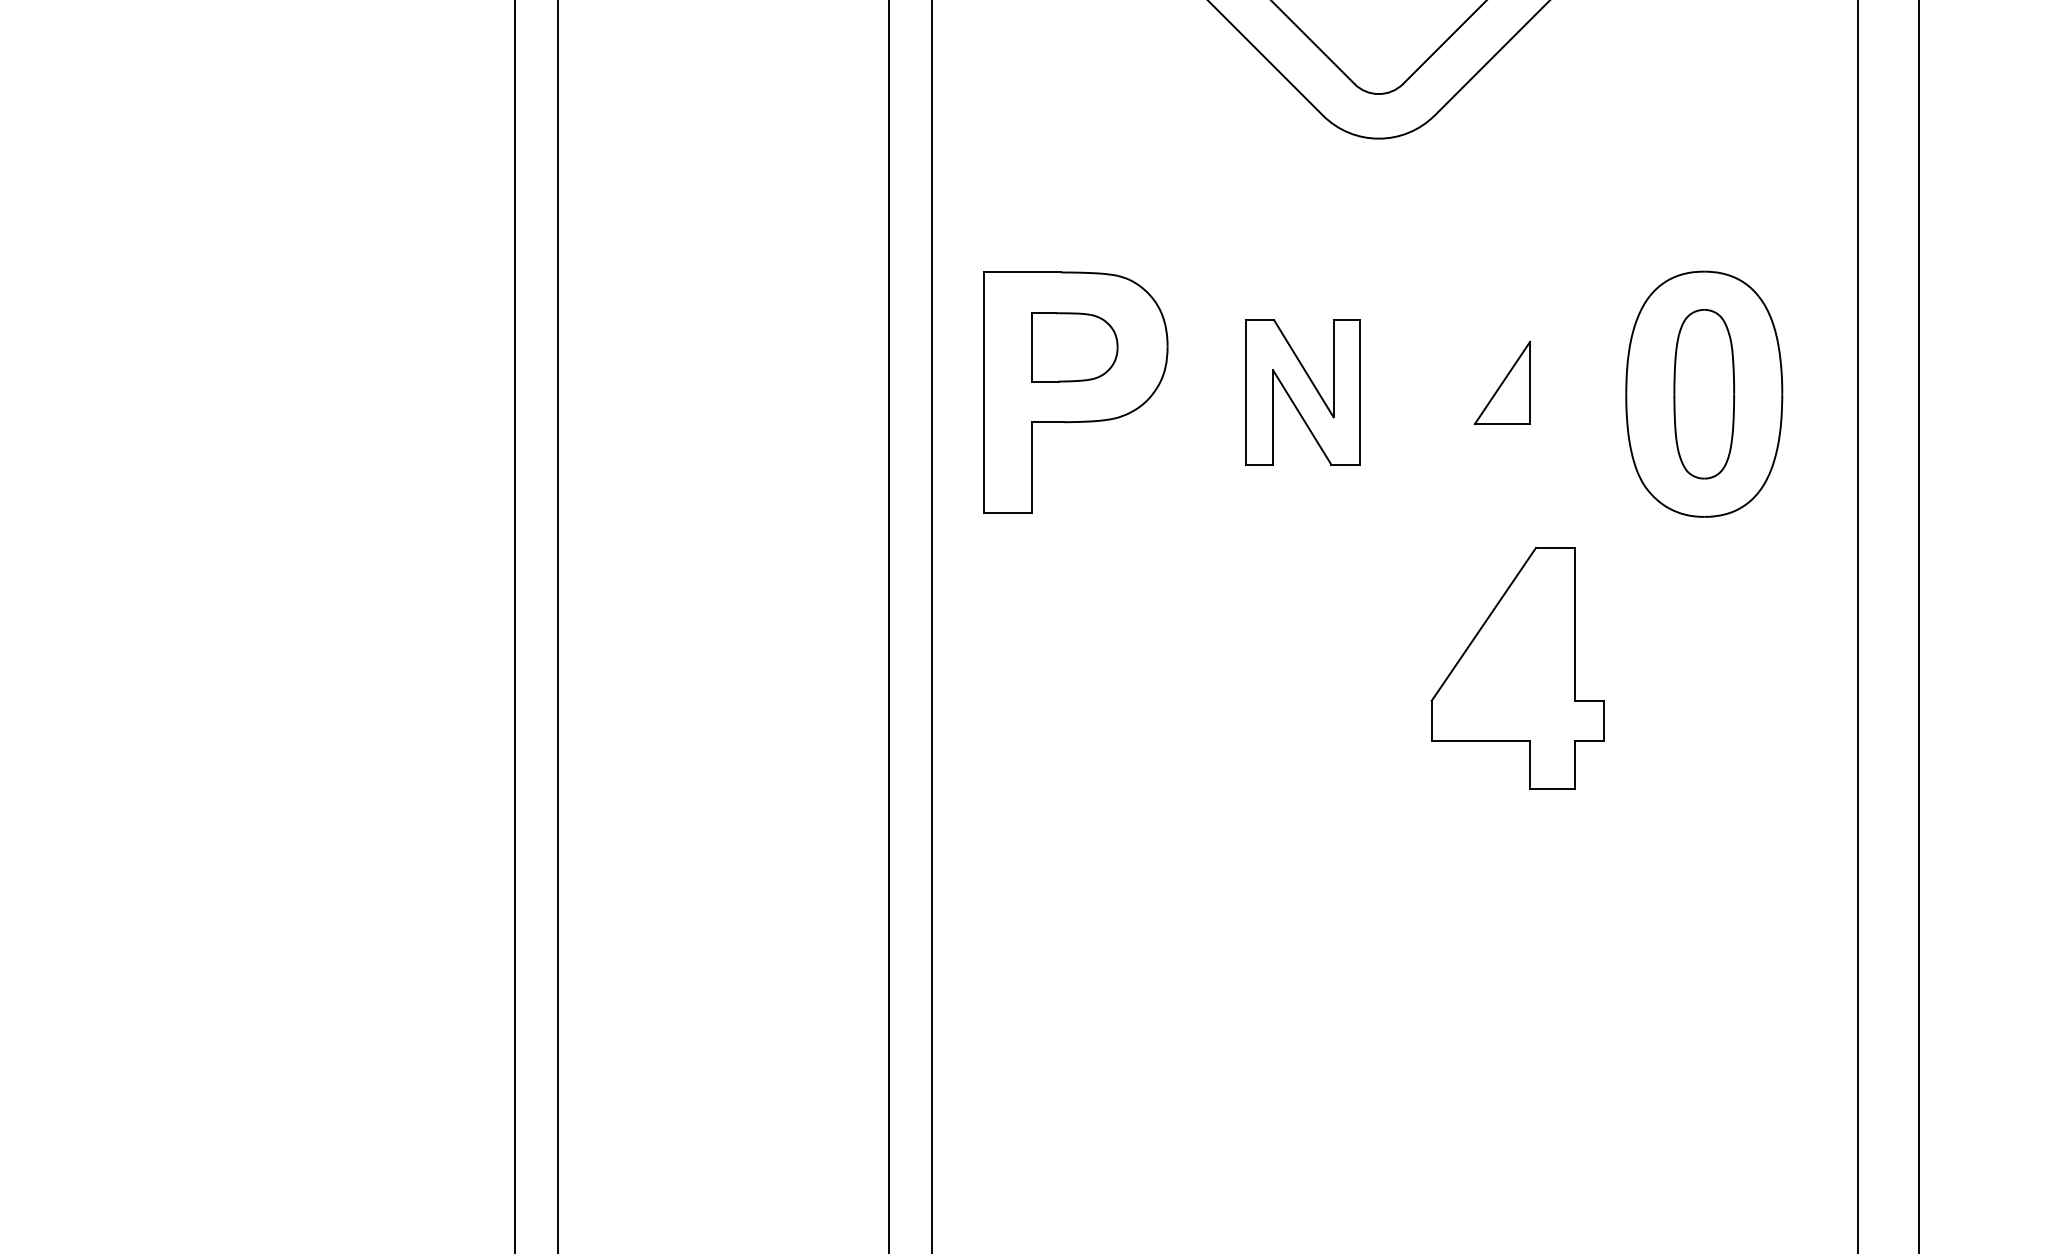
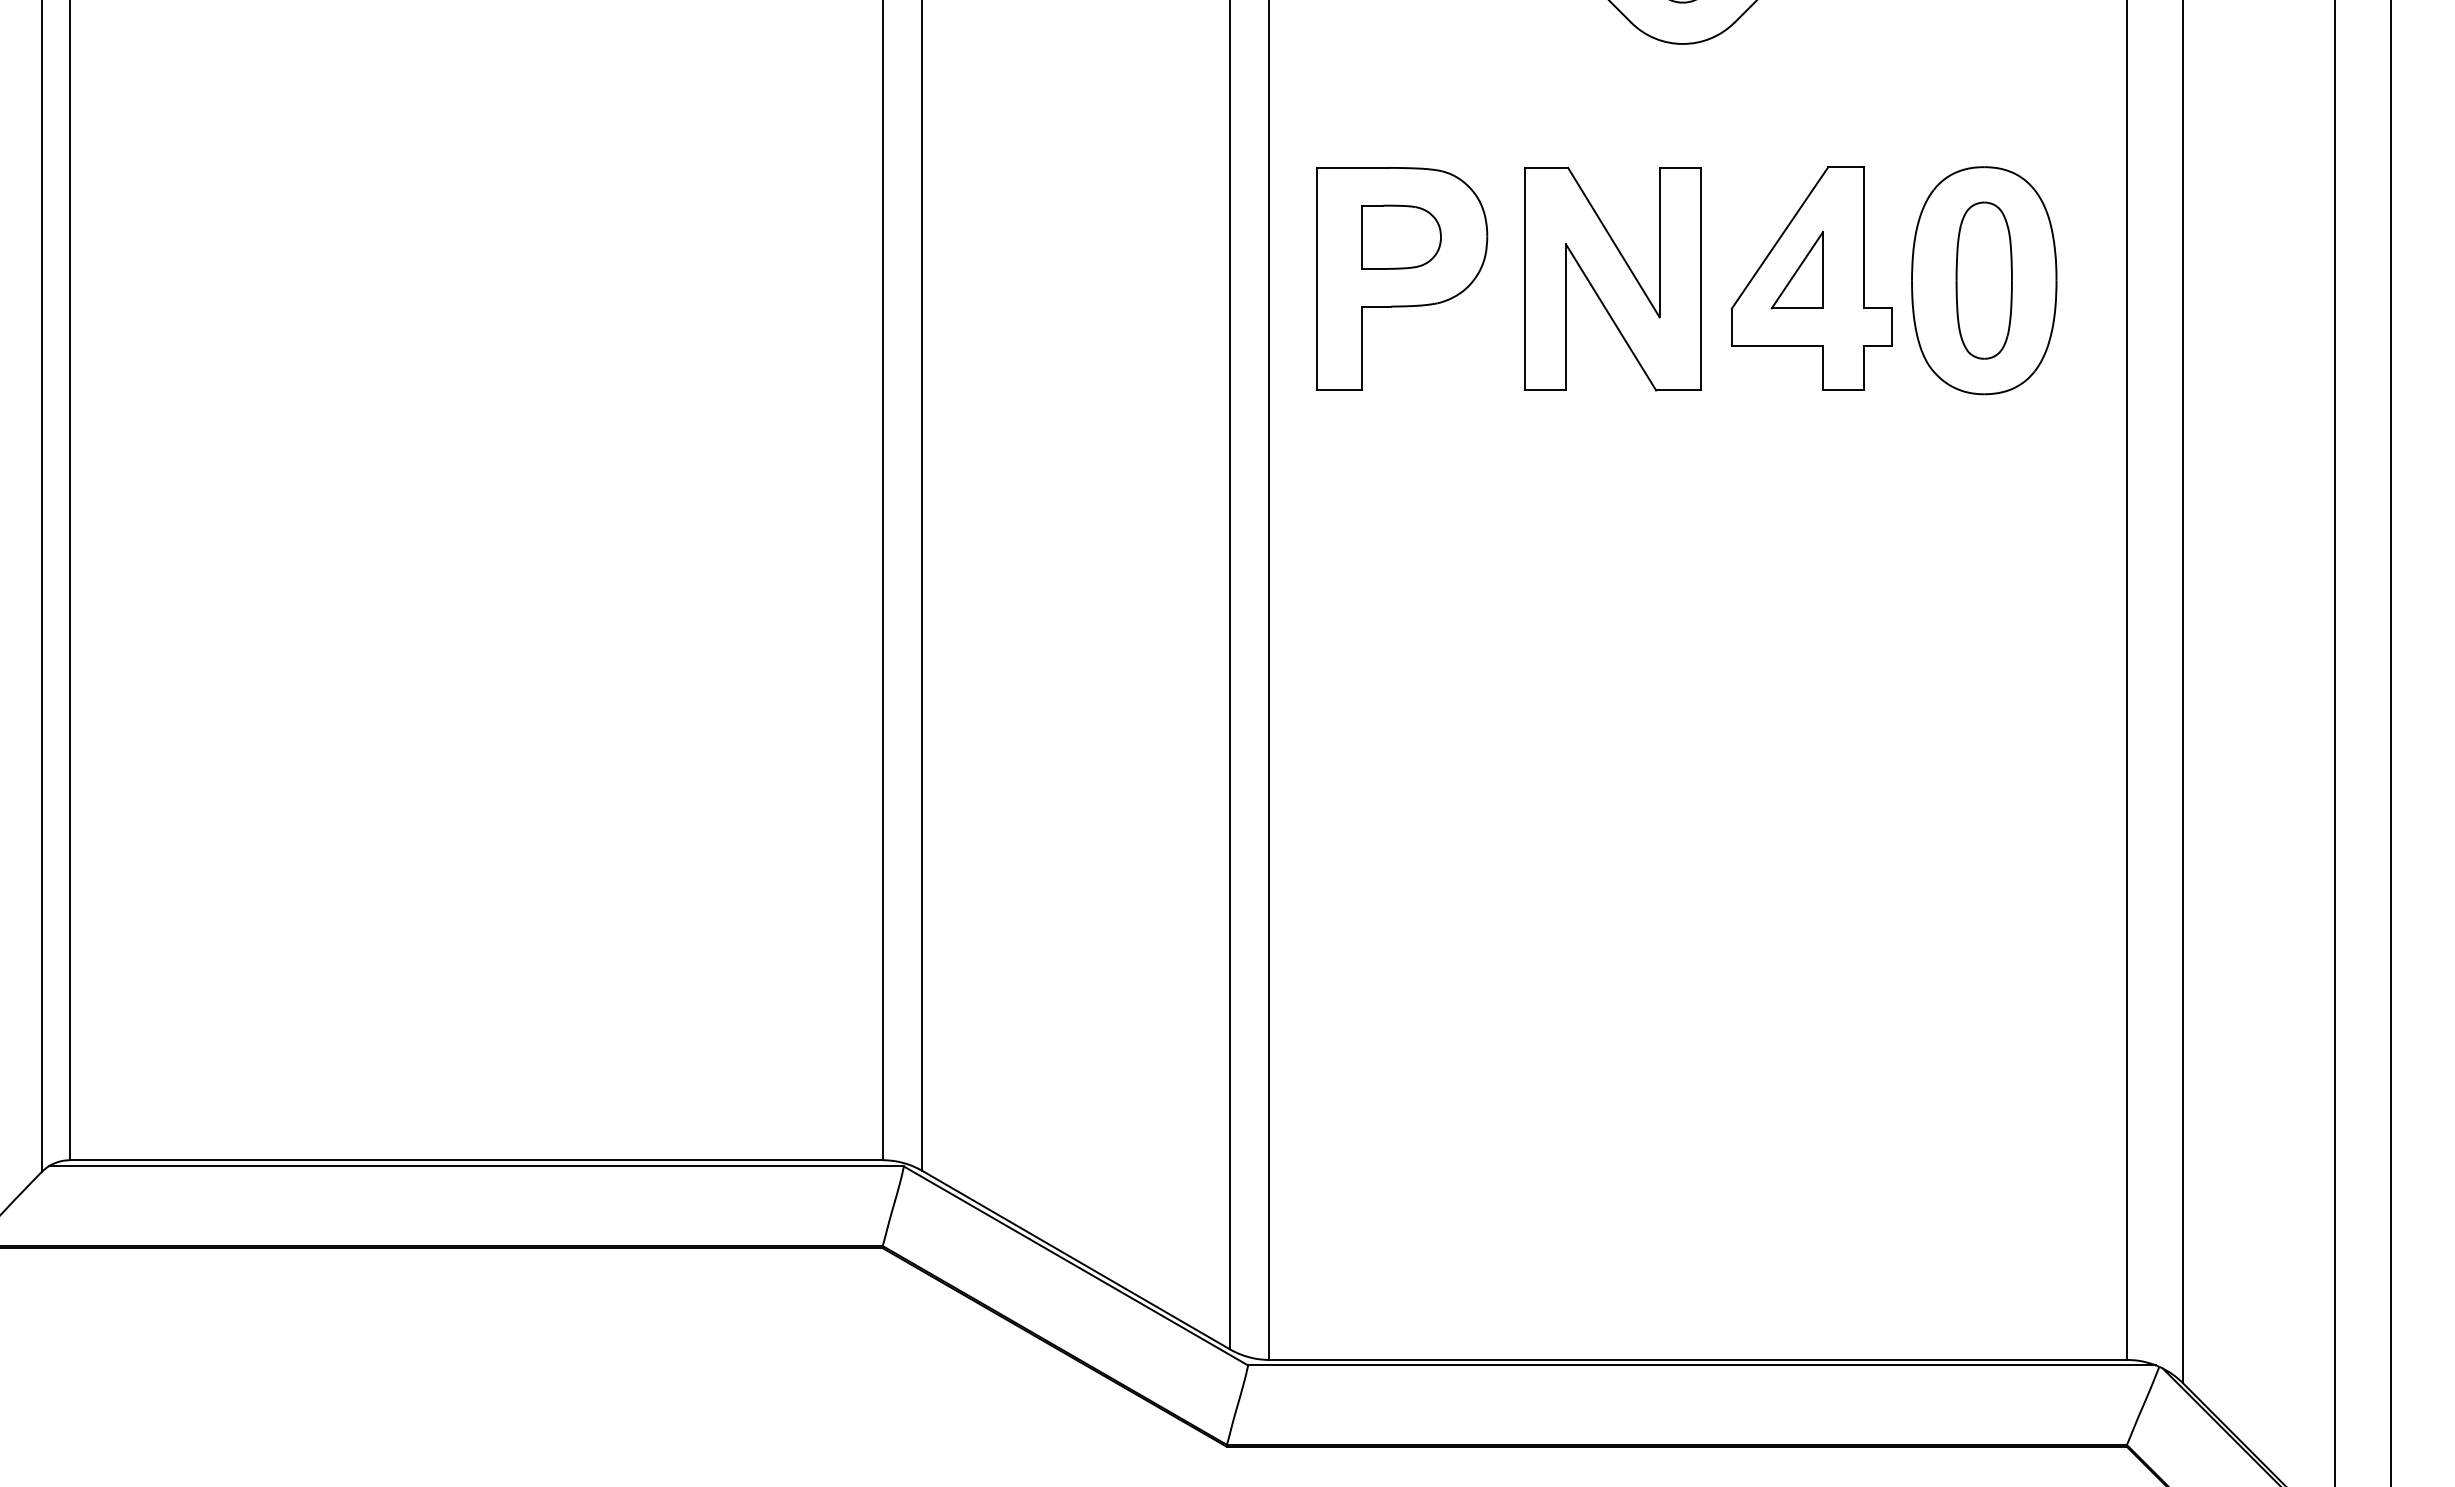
part: (1302, 391) -> (1612, 278), size x1.67
part: (1517, 668) -> (1811, 278), moved

